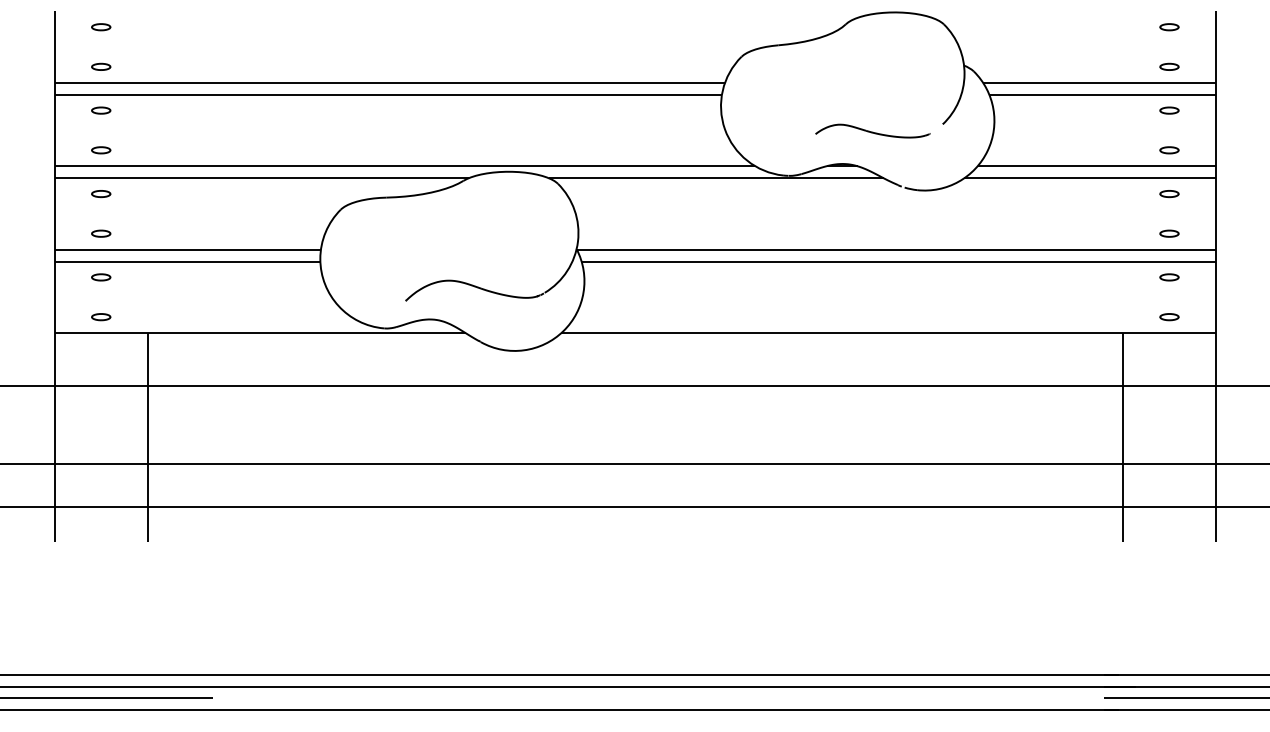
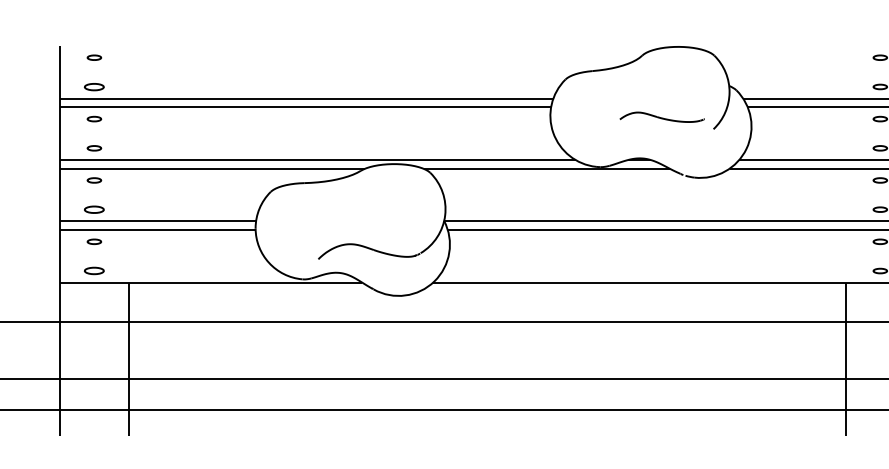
part: (101, 66) -> (94, 86), size x1.4
part: (872, 130) -> (661, 116), moved
part: (101, 233) -> (94, 209), size x1.4
part: (101, 317) -> (94, 271), size x1.4

